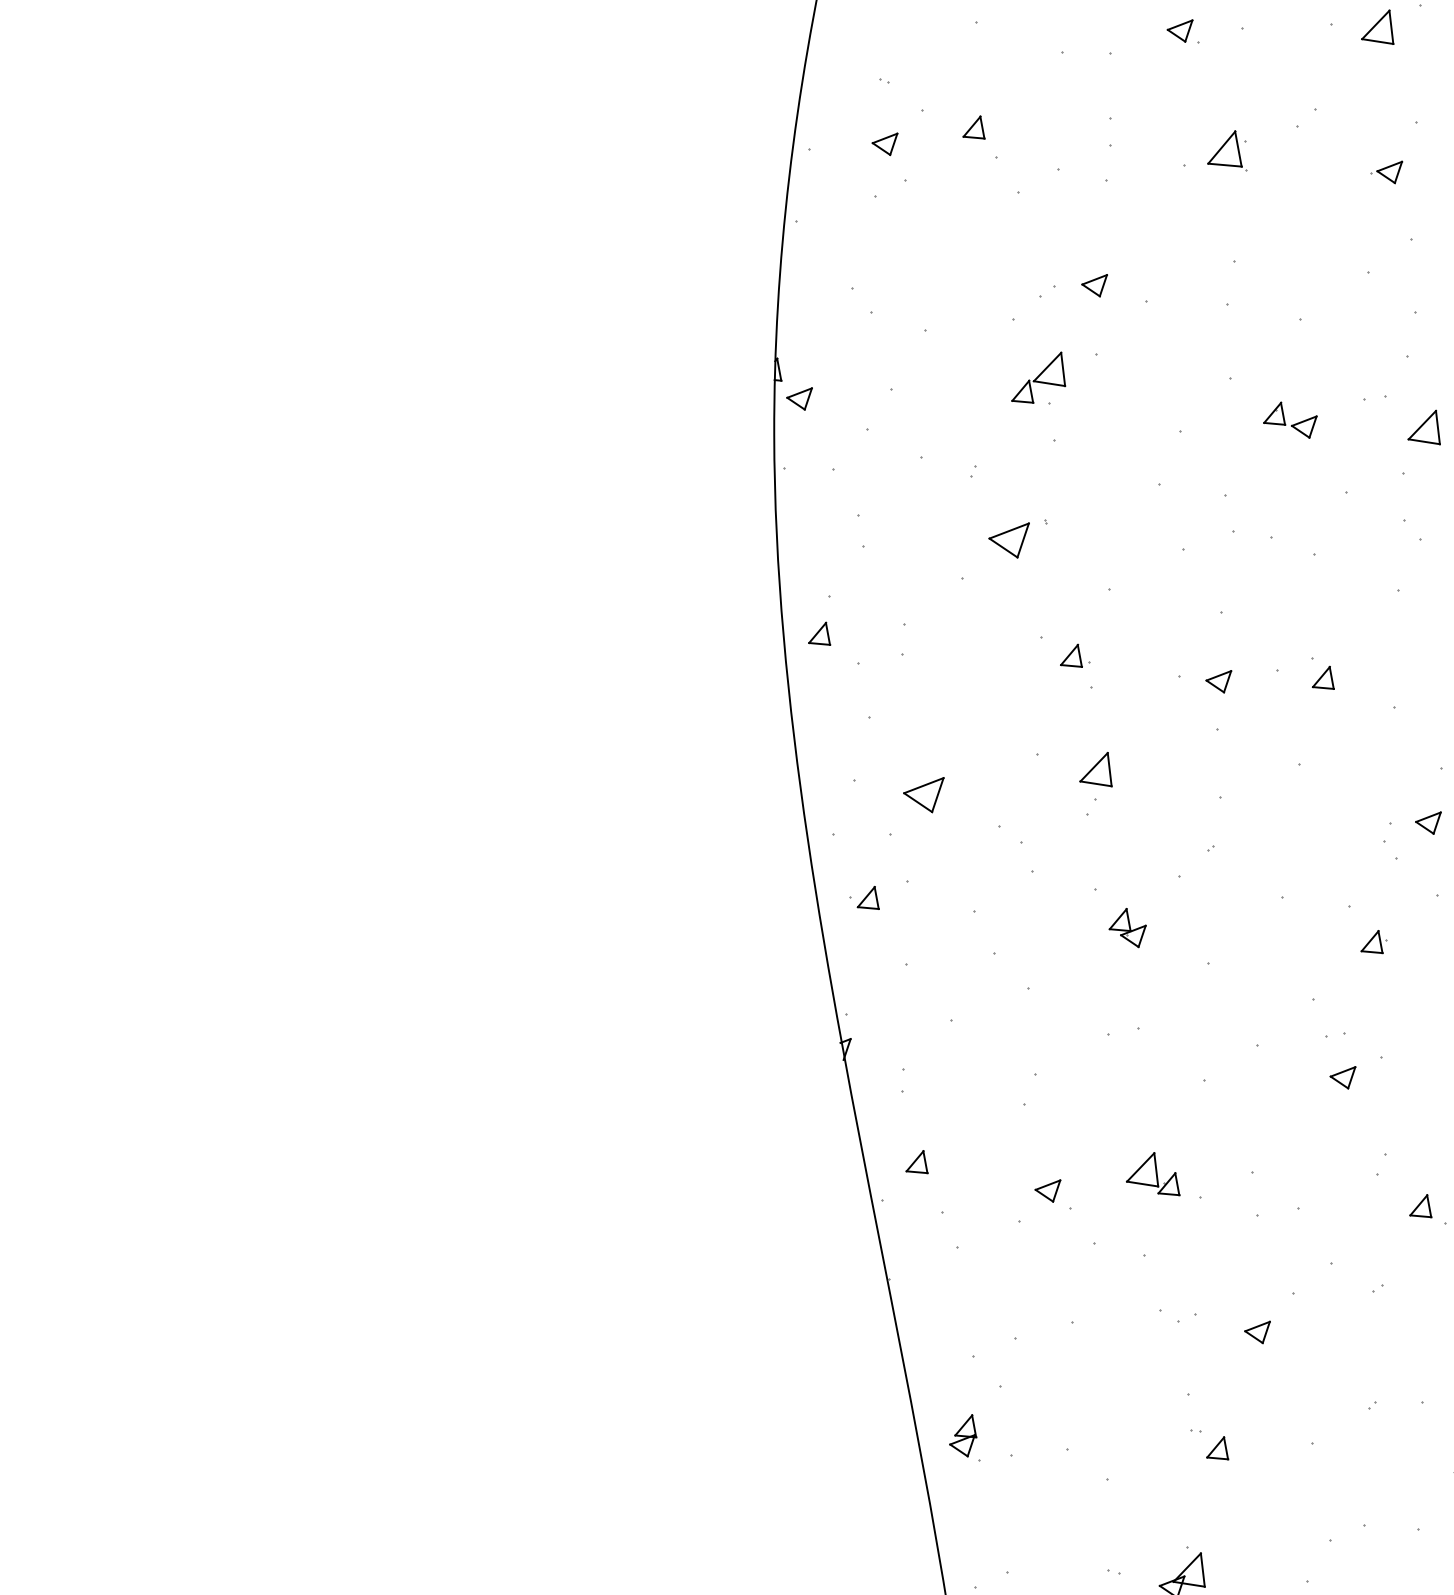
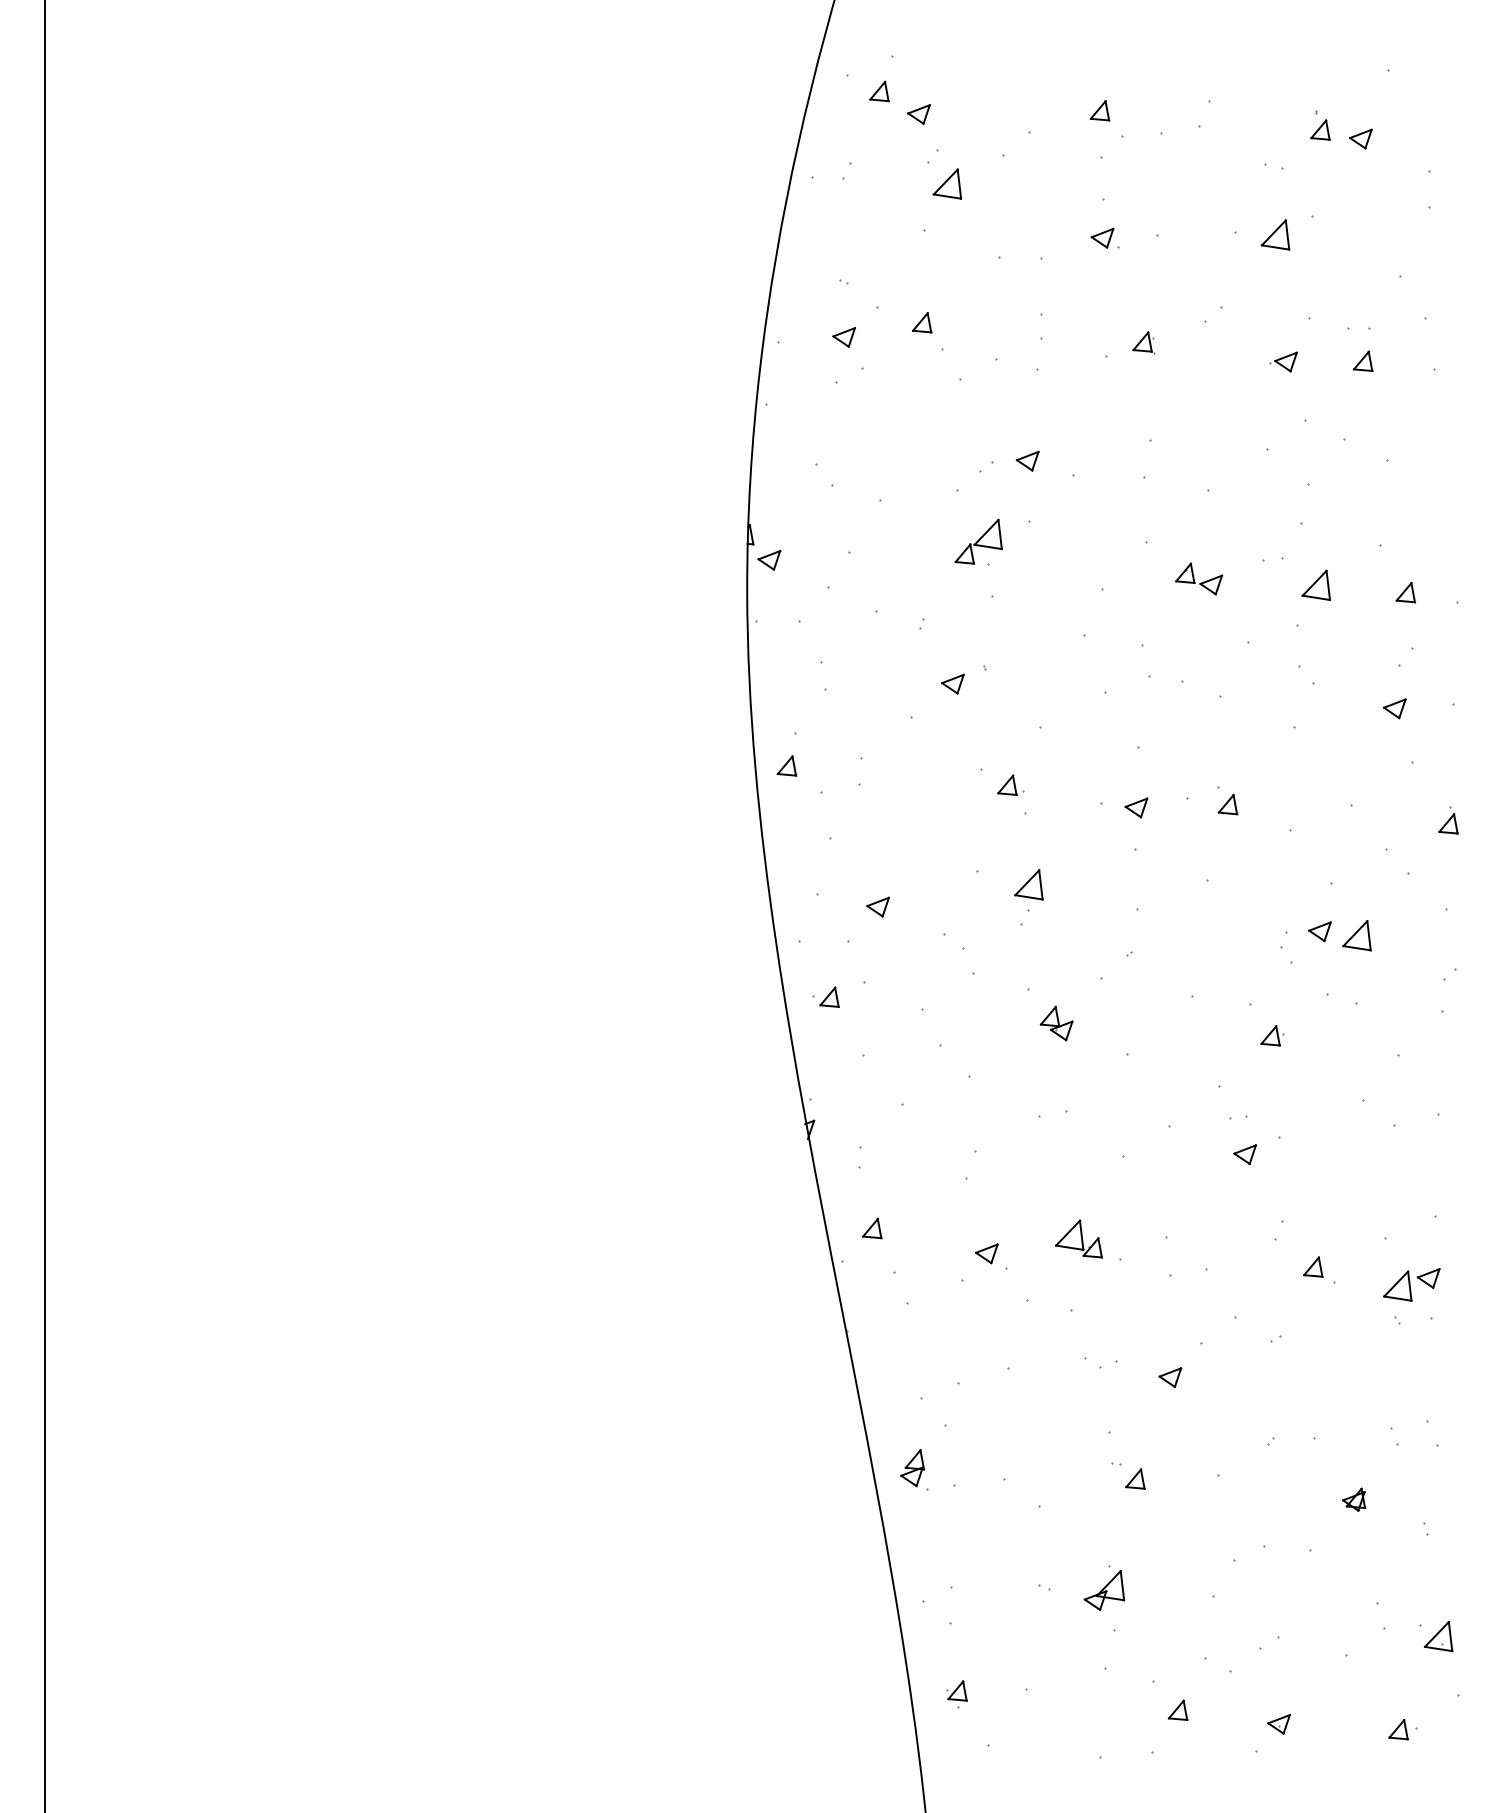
part: (1226, 150) -> (1143, 342), size x0.62
part: (1008, 539) -> (952, 683), size x0.62
part: (923, 794) -> (877, 906), size x0.62

